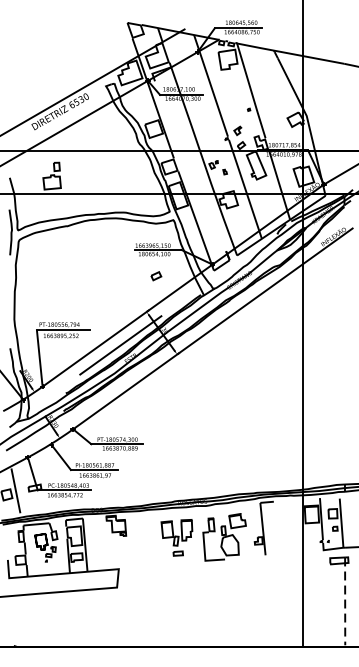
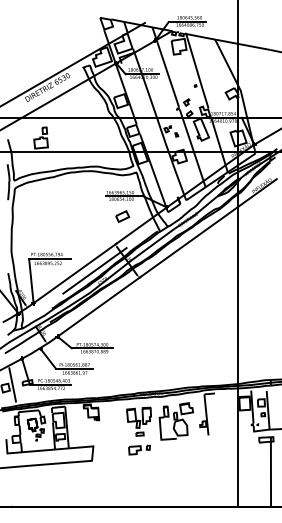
part: (155, 276) -> (122, 216), size x1.67
part: (177, 573) -> (139, 449), added
line: (344, 602) -> (270, 472), dashed -> solid

